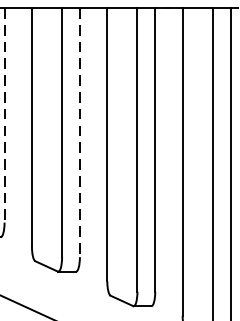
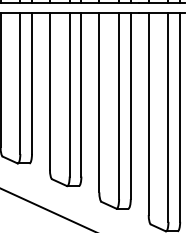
line: (5, 116) -> (32, 84), dashed -> solid
line: (80, 131) -> (81, 94), dashed -> solid

